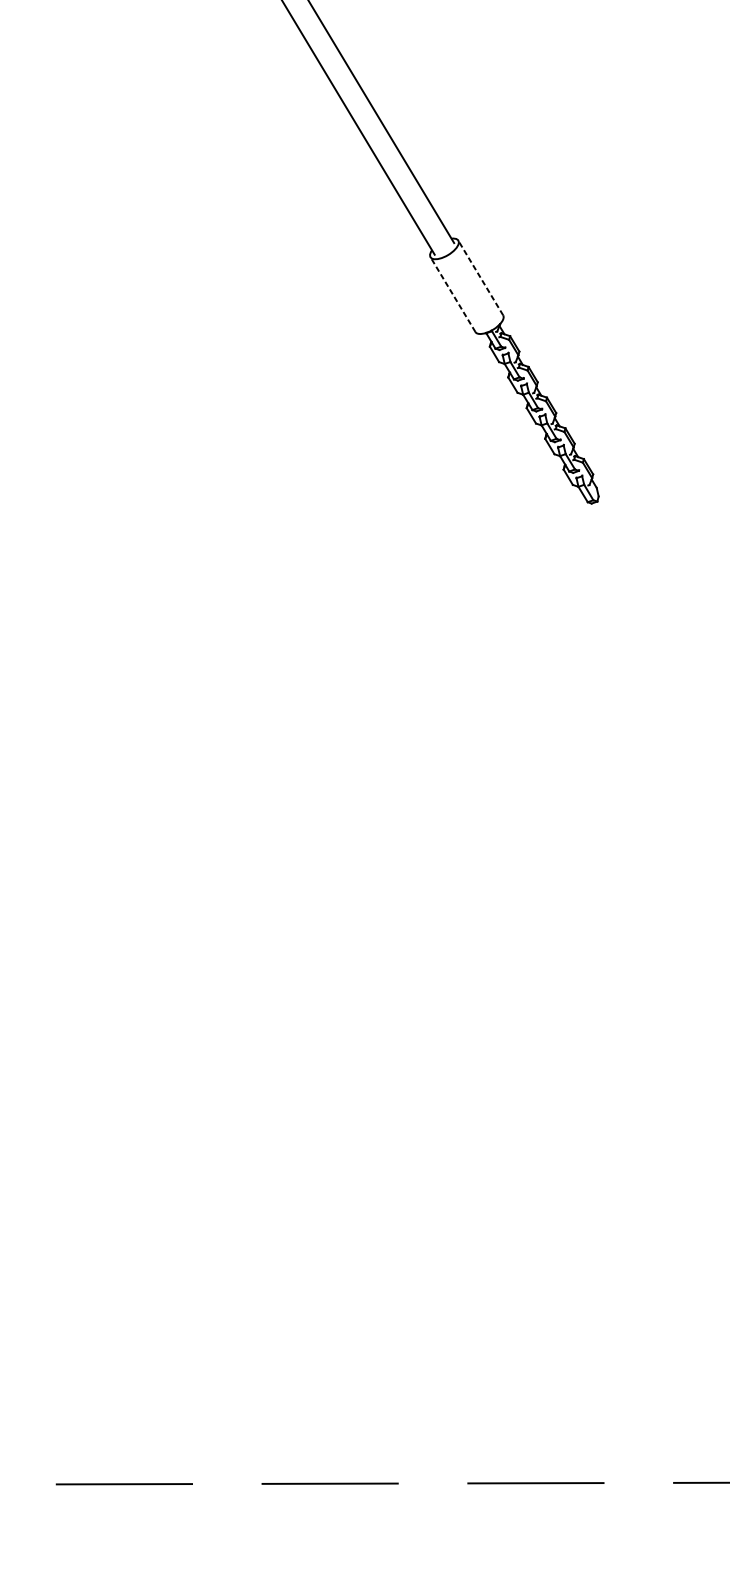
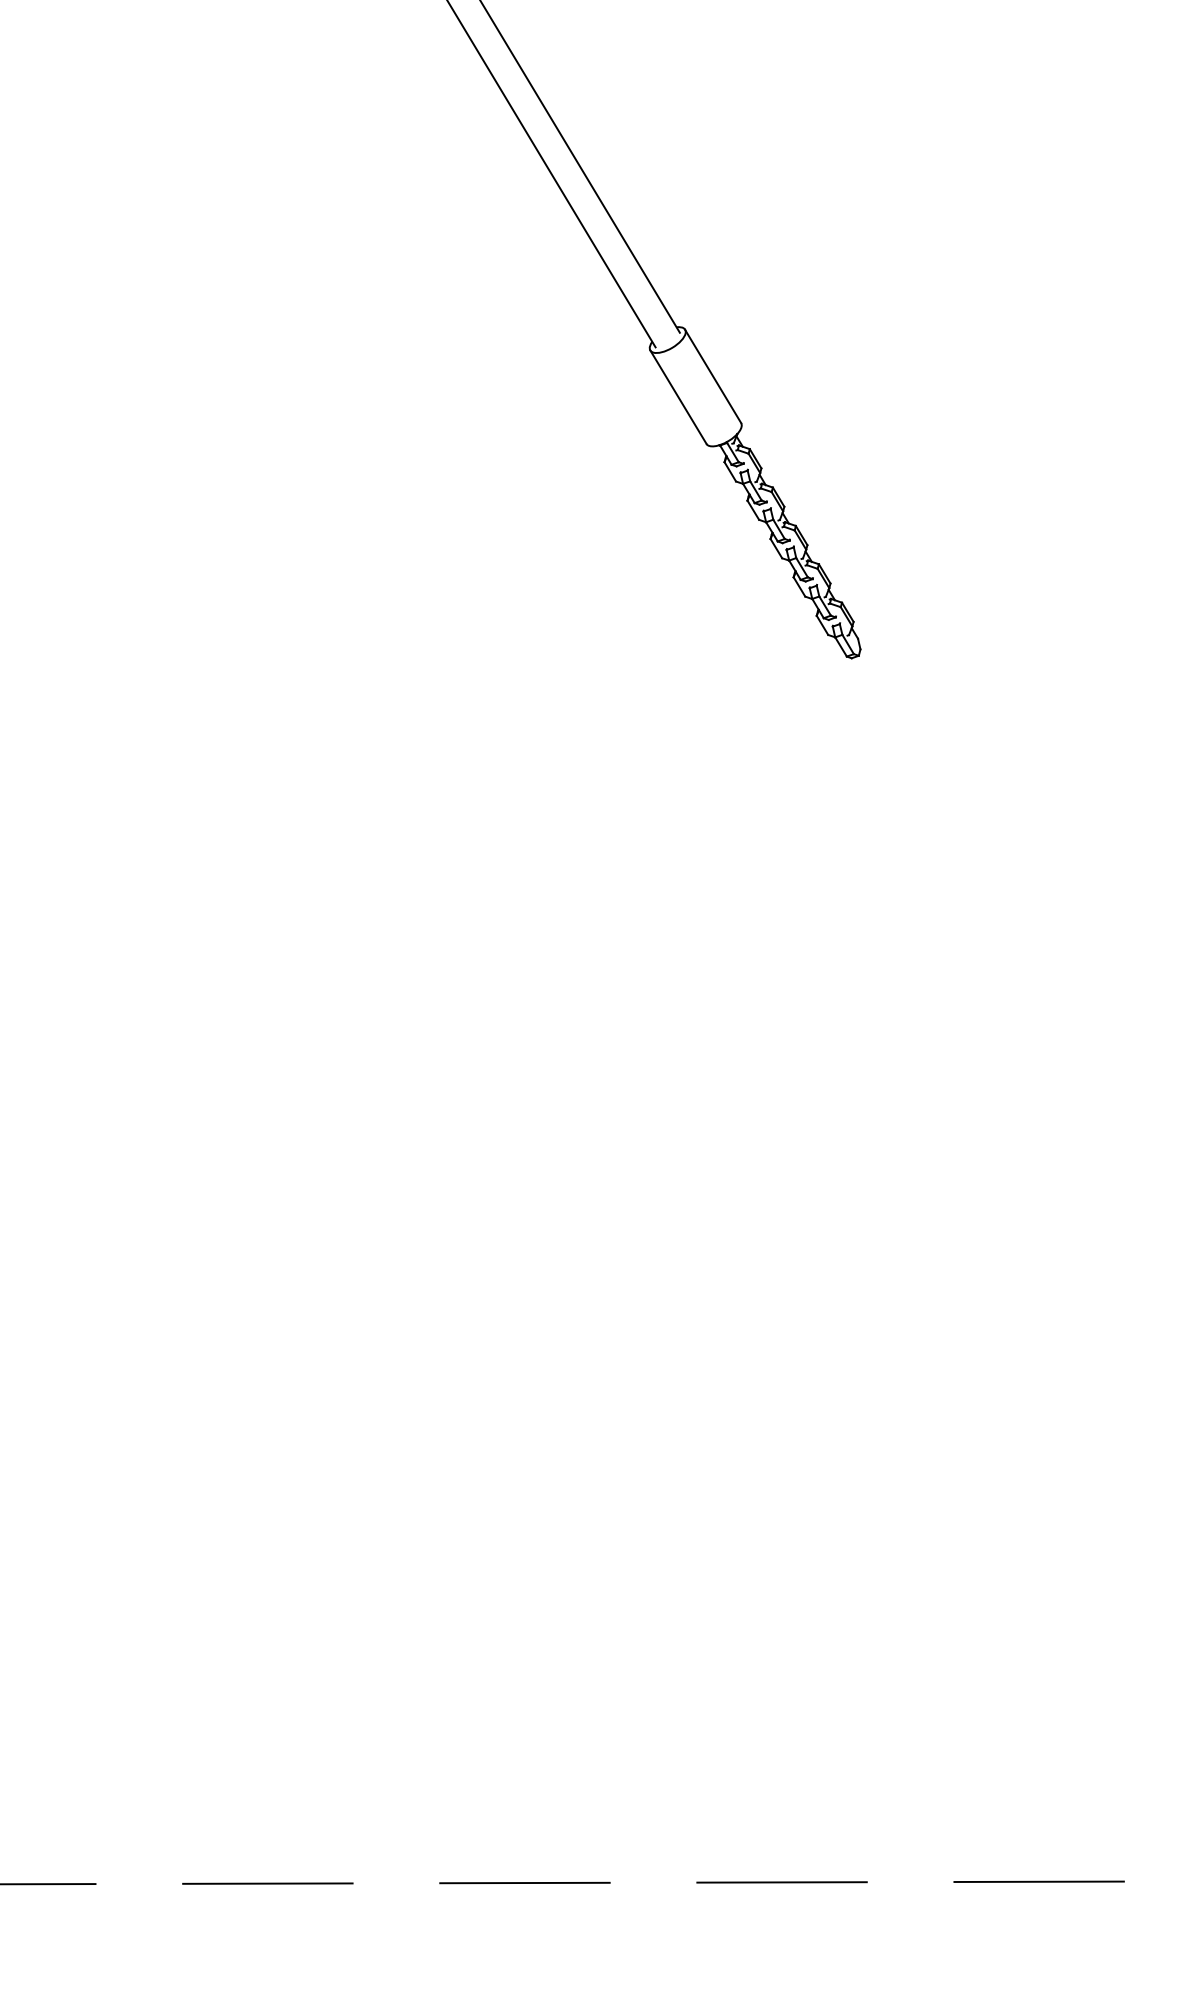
line: (480, 277) -> (712, 375), dashed -> solid
line: (453, 294) -> (678, 396), dashed -> solid

